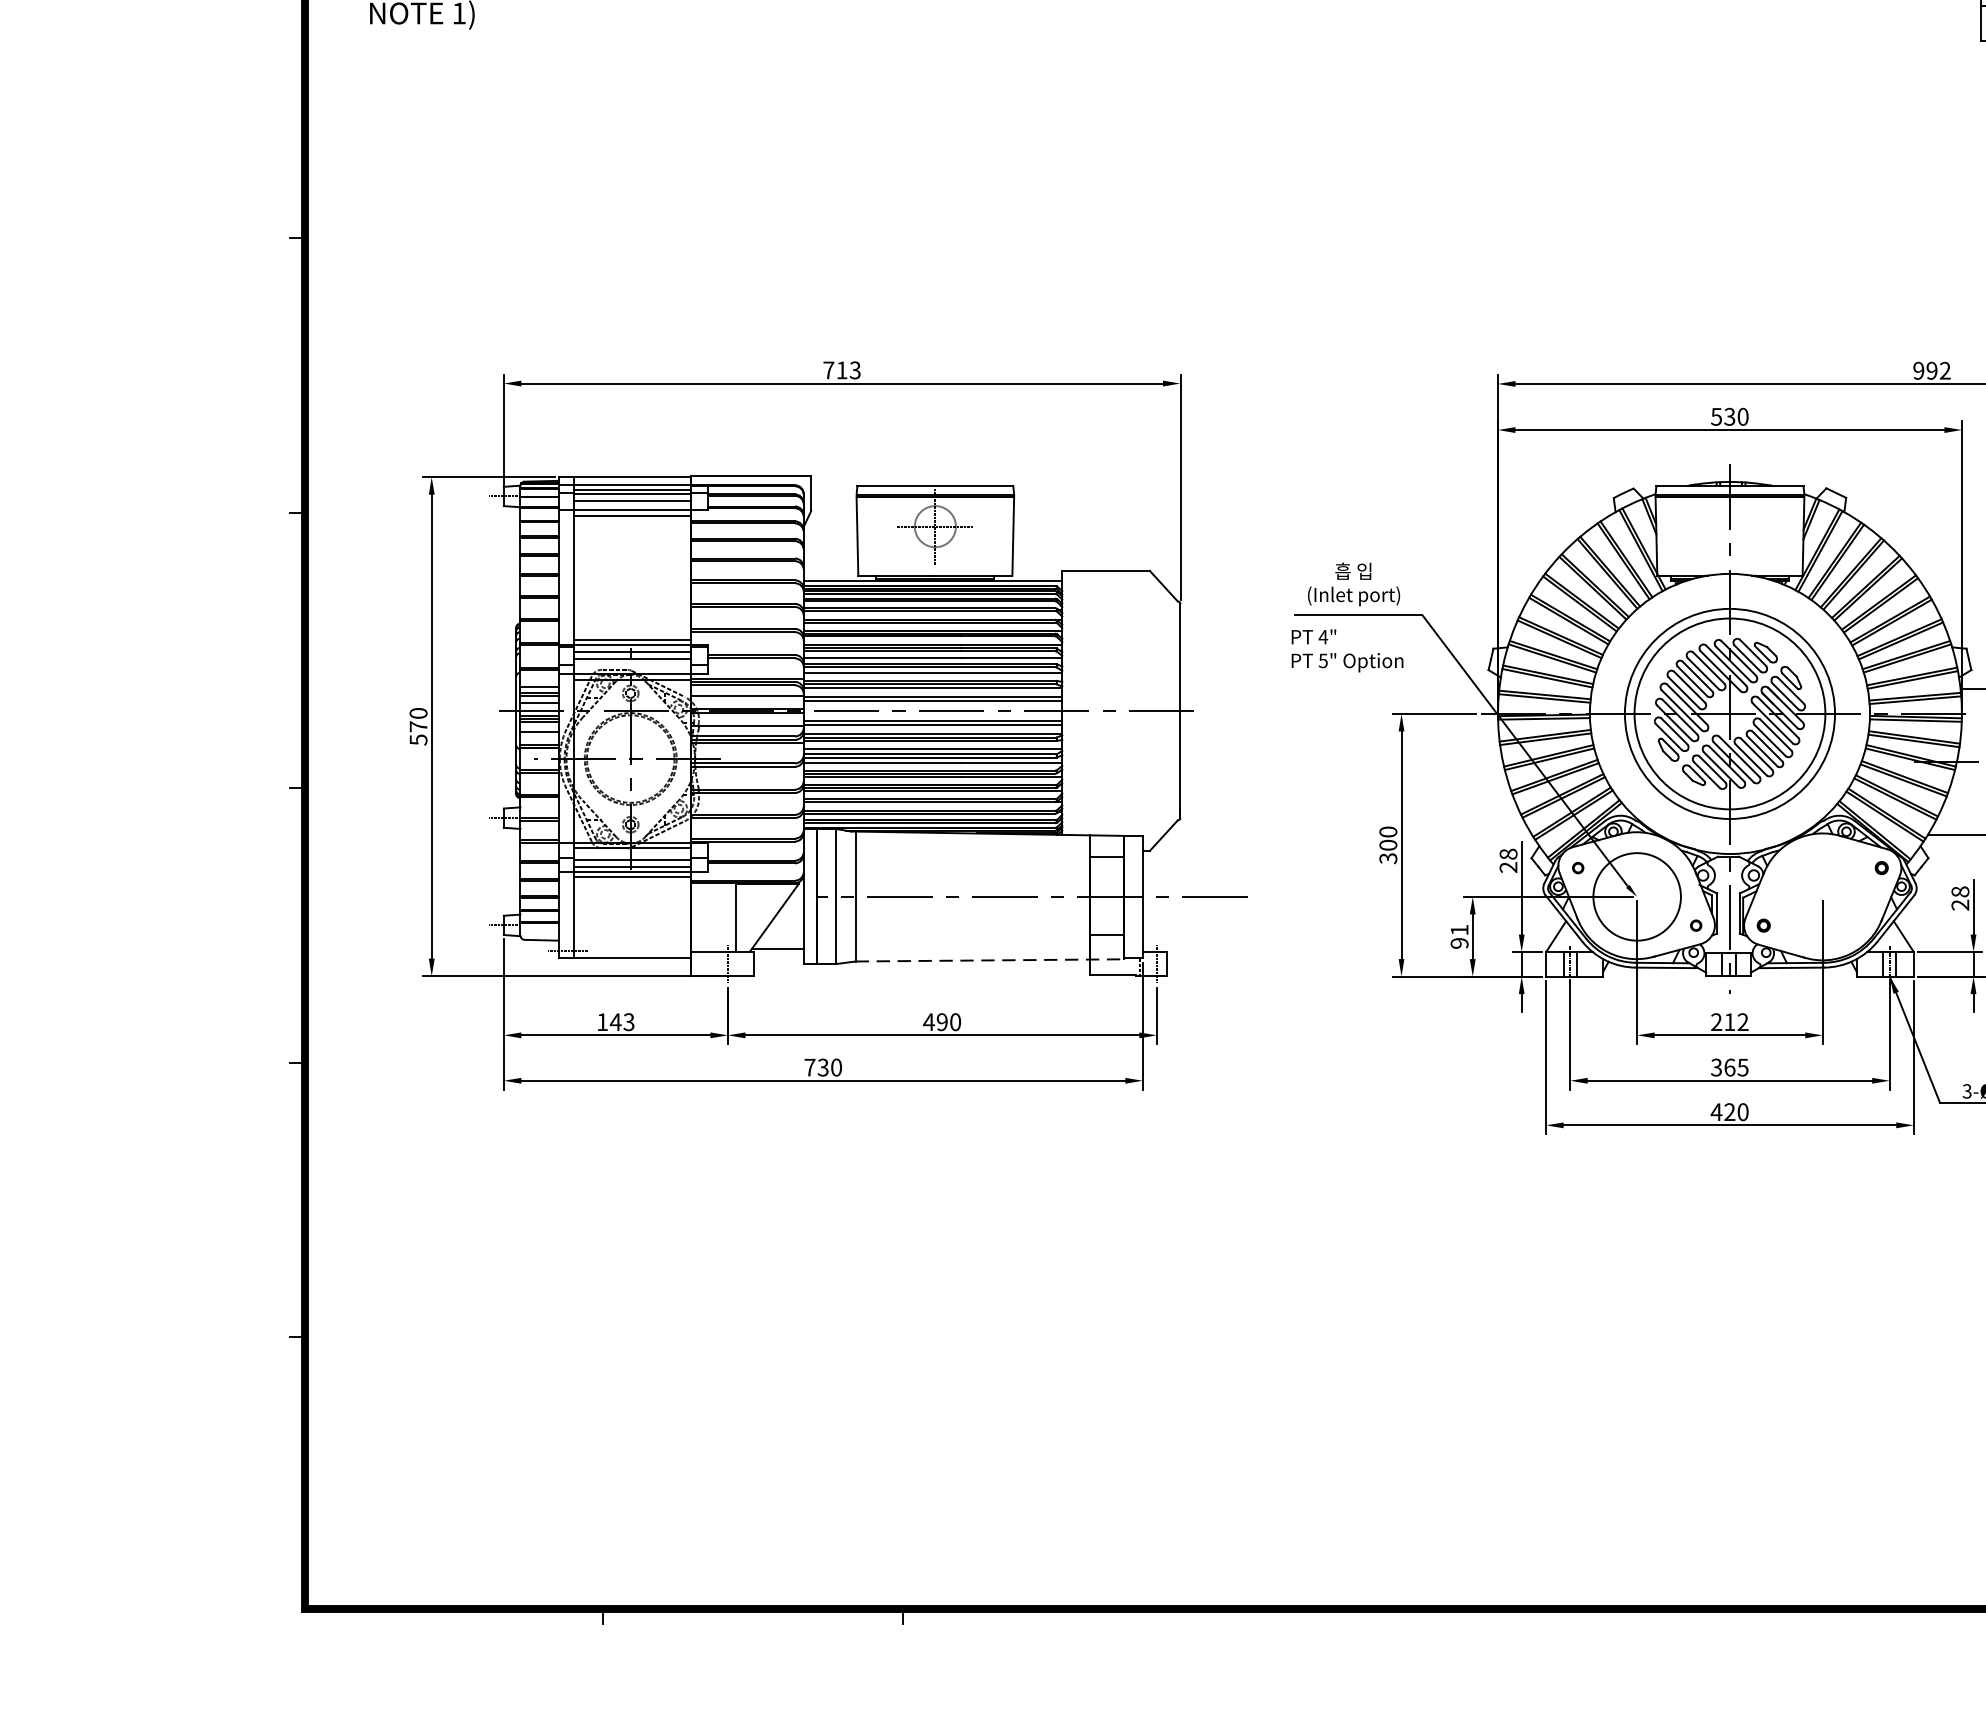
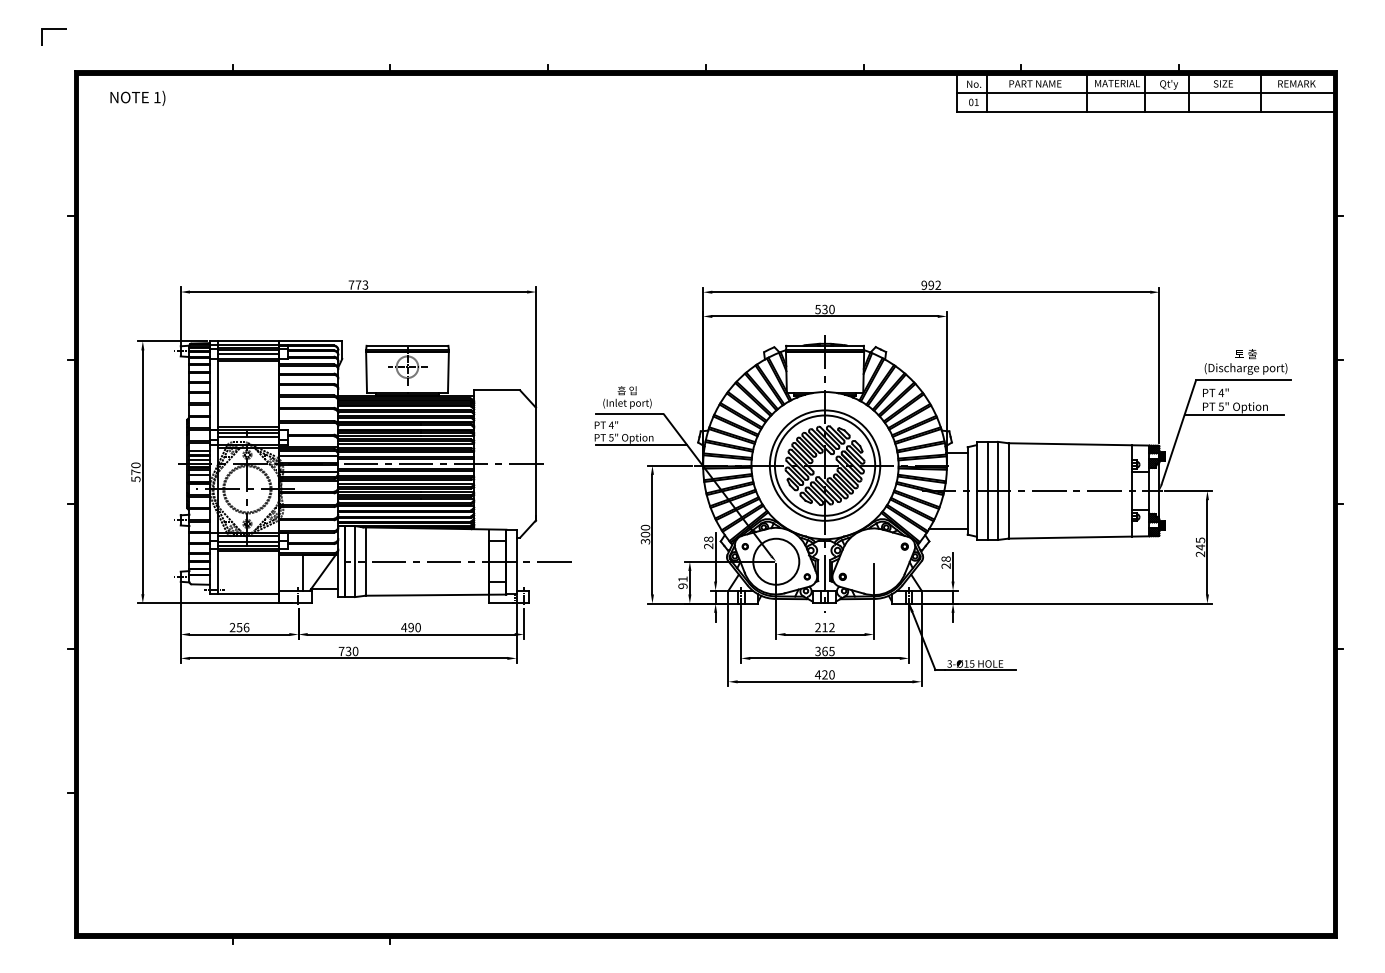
text: (842, 369) -> (358, 284), 713 -> 773
line: (1380, 673) -> (641, 444), added
line: (990, 961) -> (436, 595), dashed -> solid
text: (615, 1021) -> (239, 627), 143 -> 256

